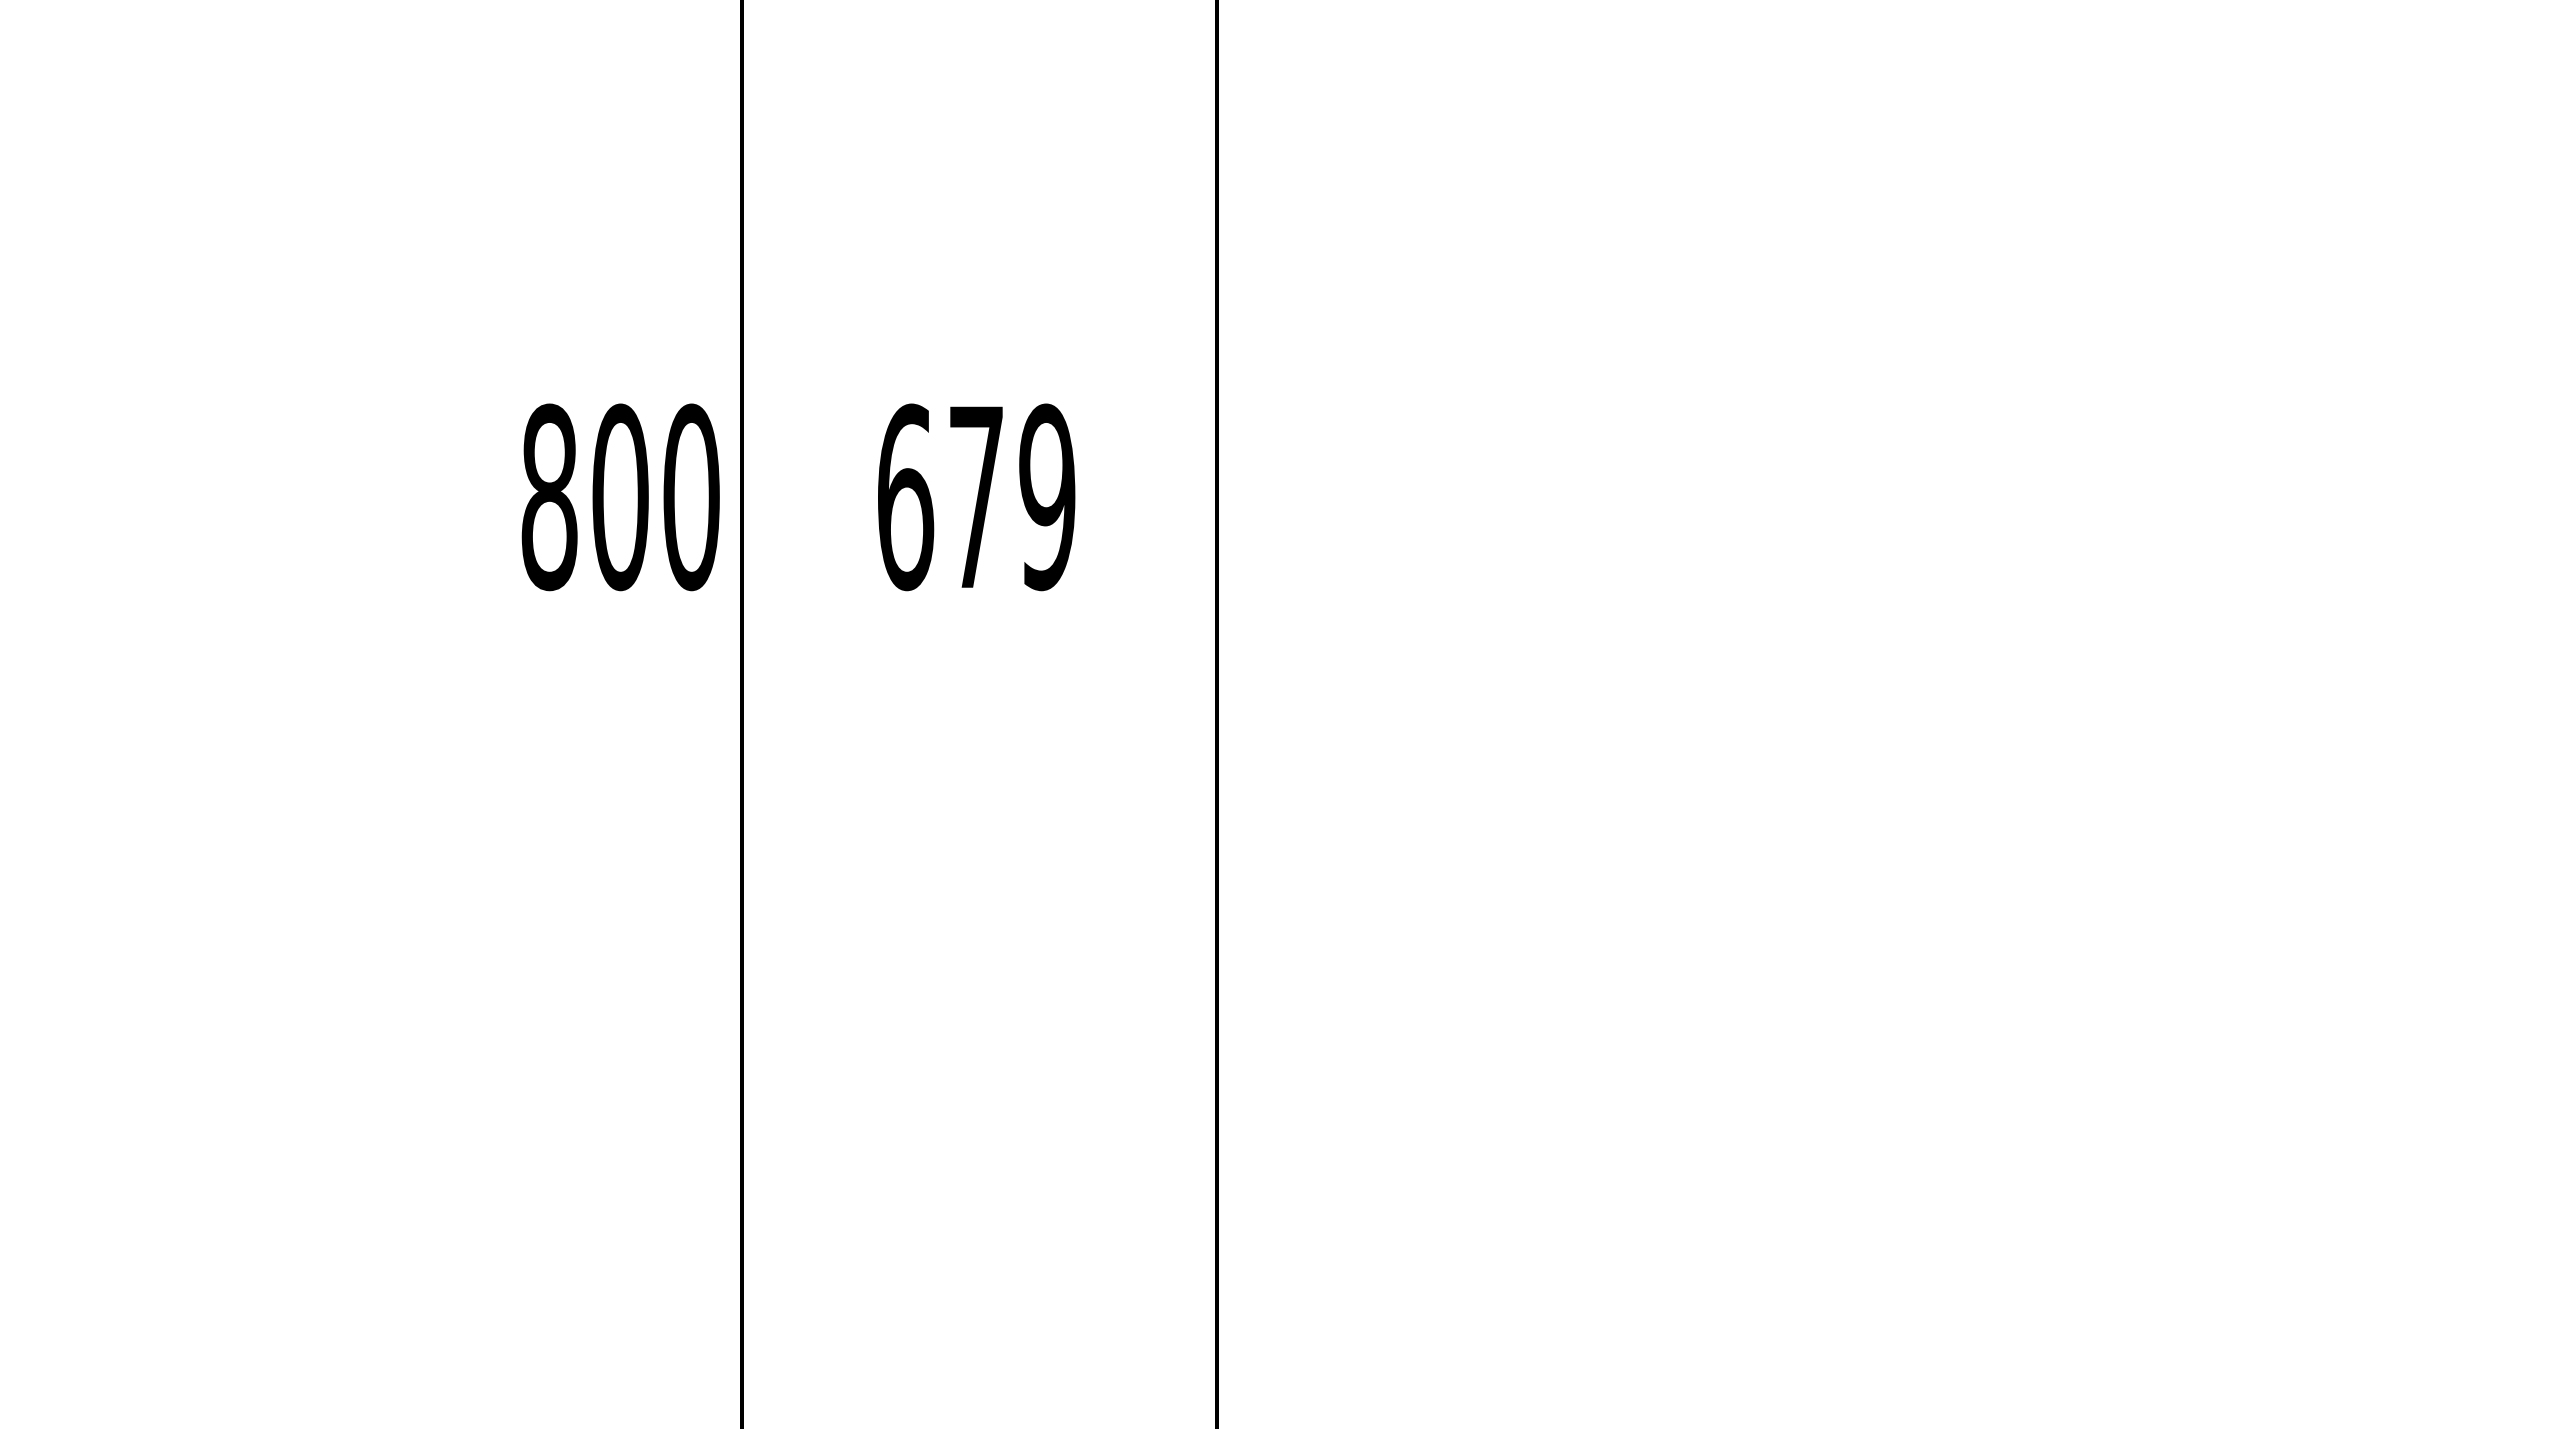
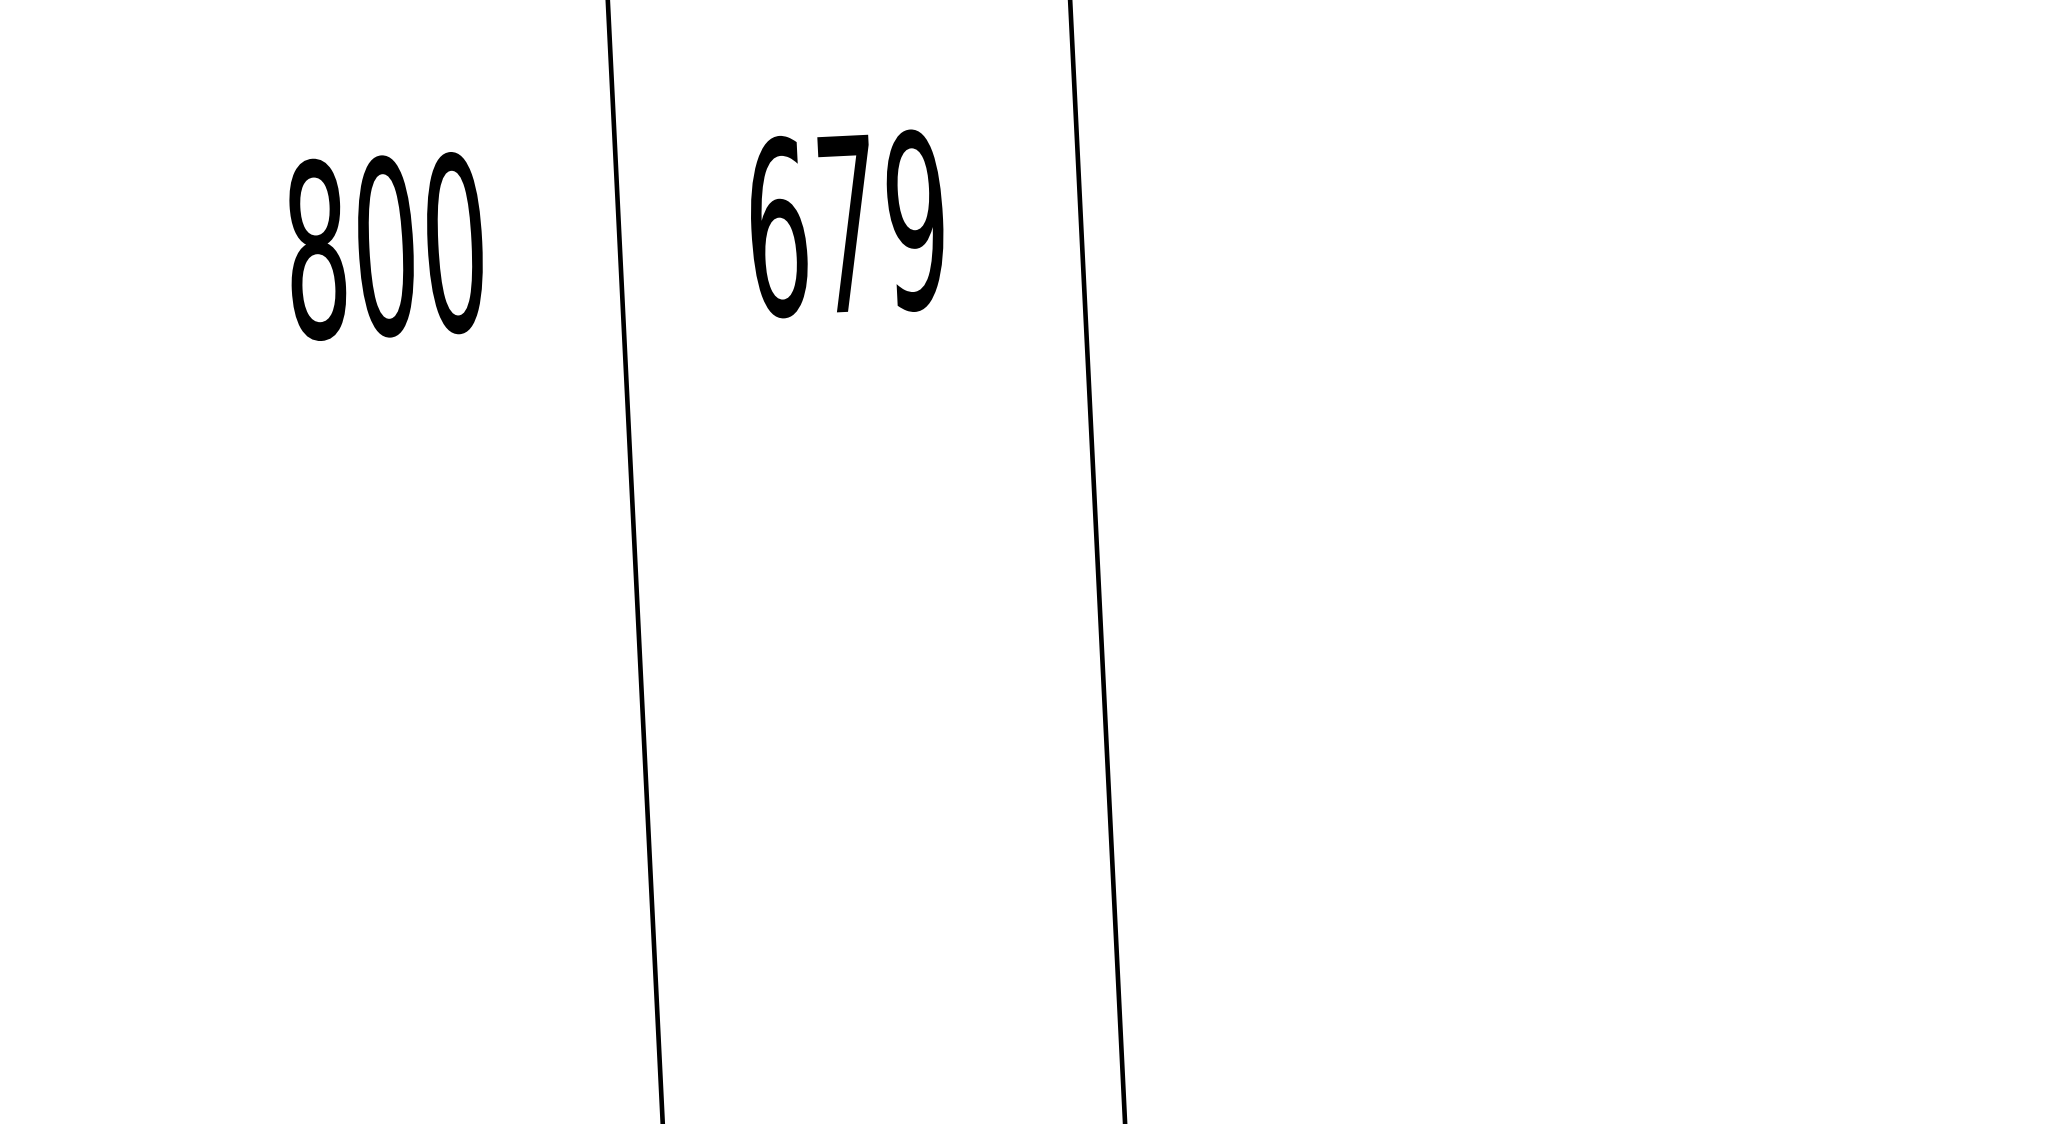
text: (620, 497) -> (385, 246), moved

